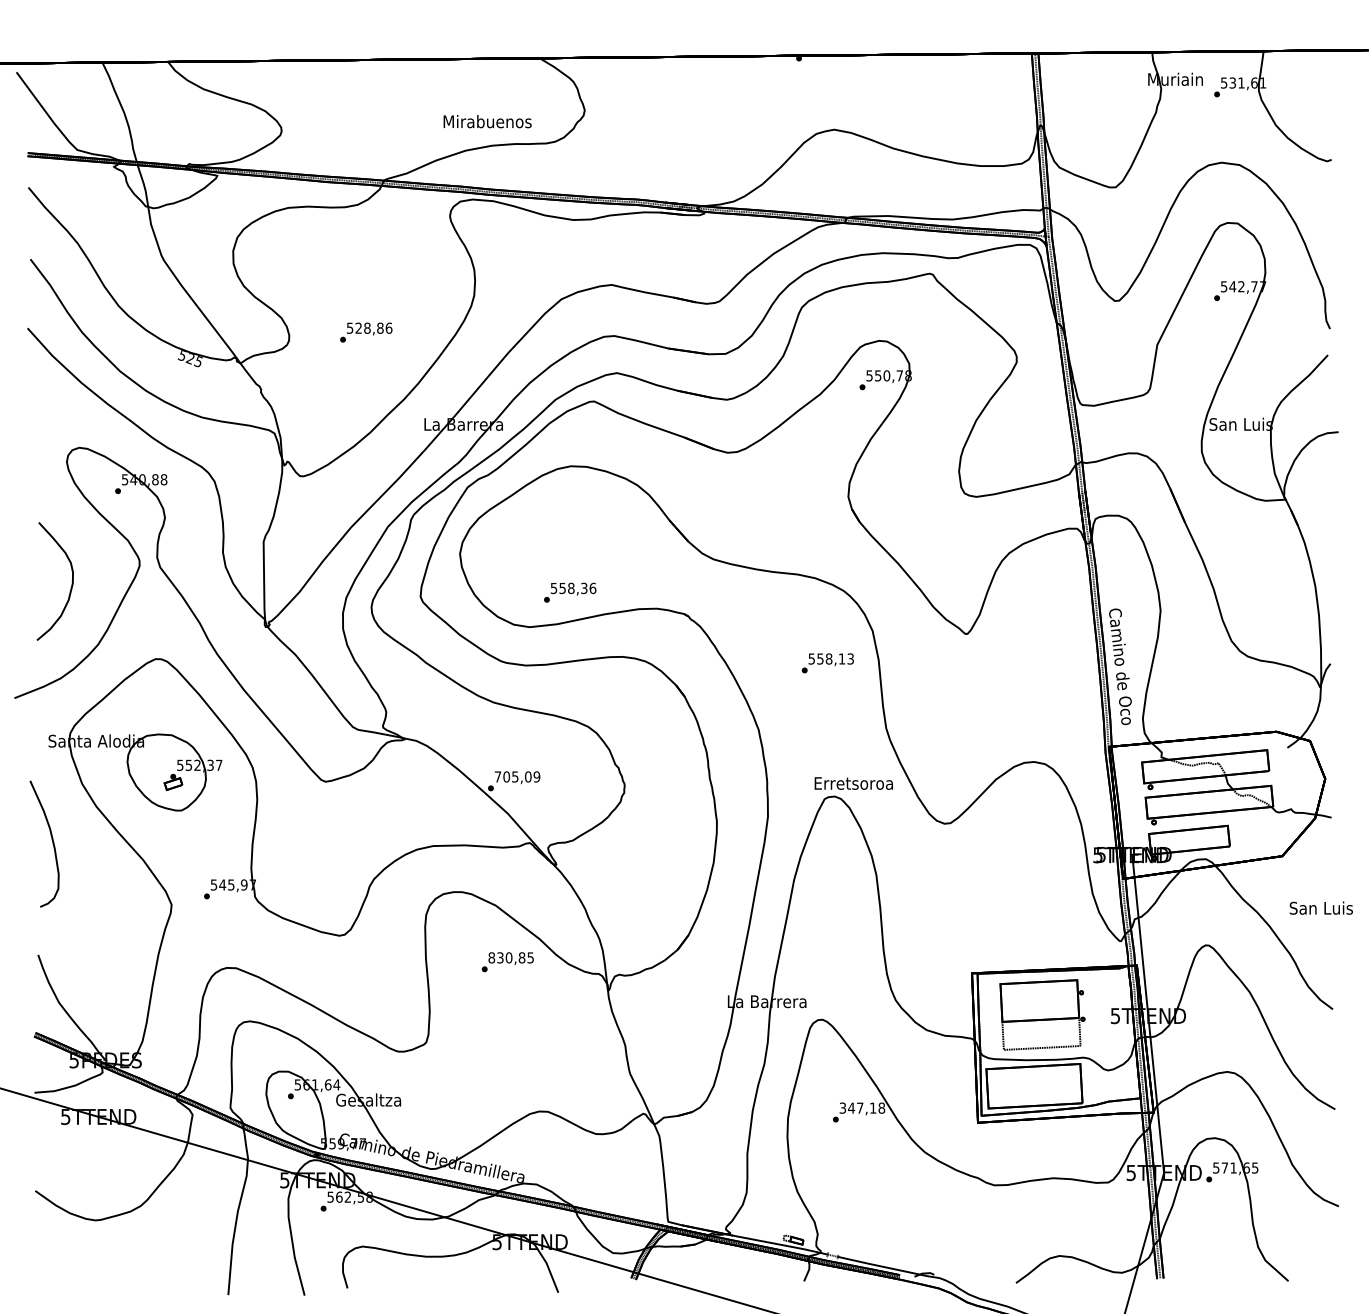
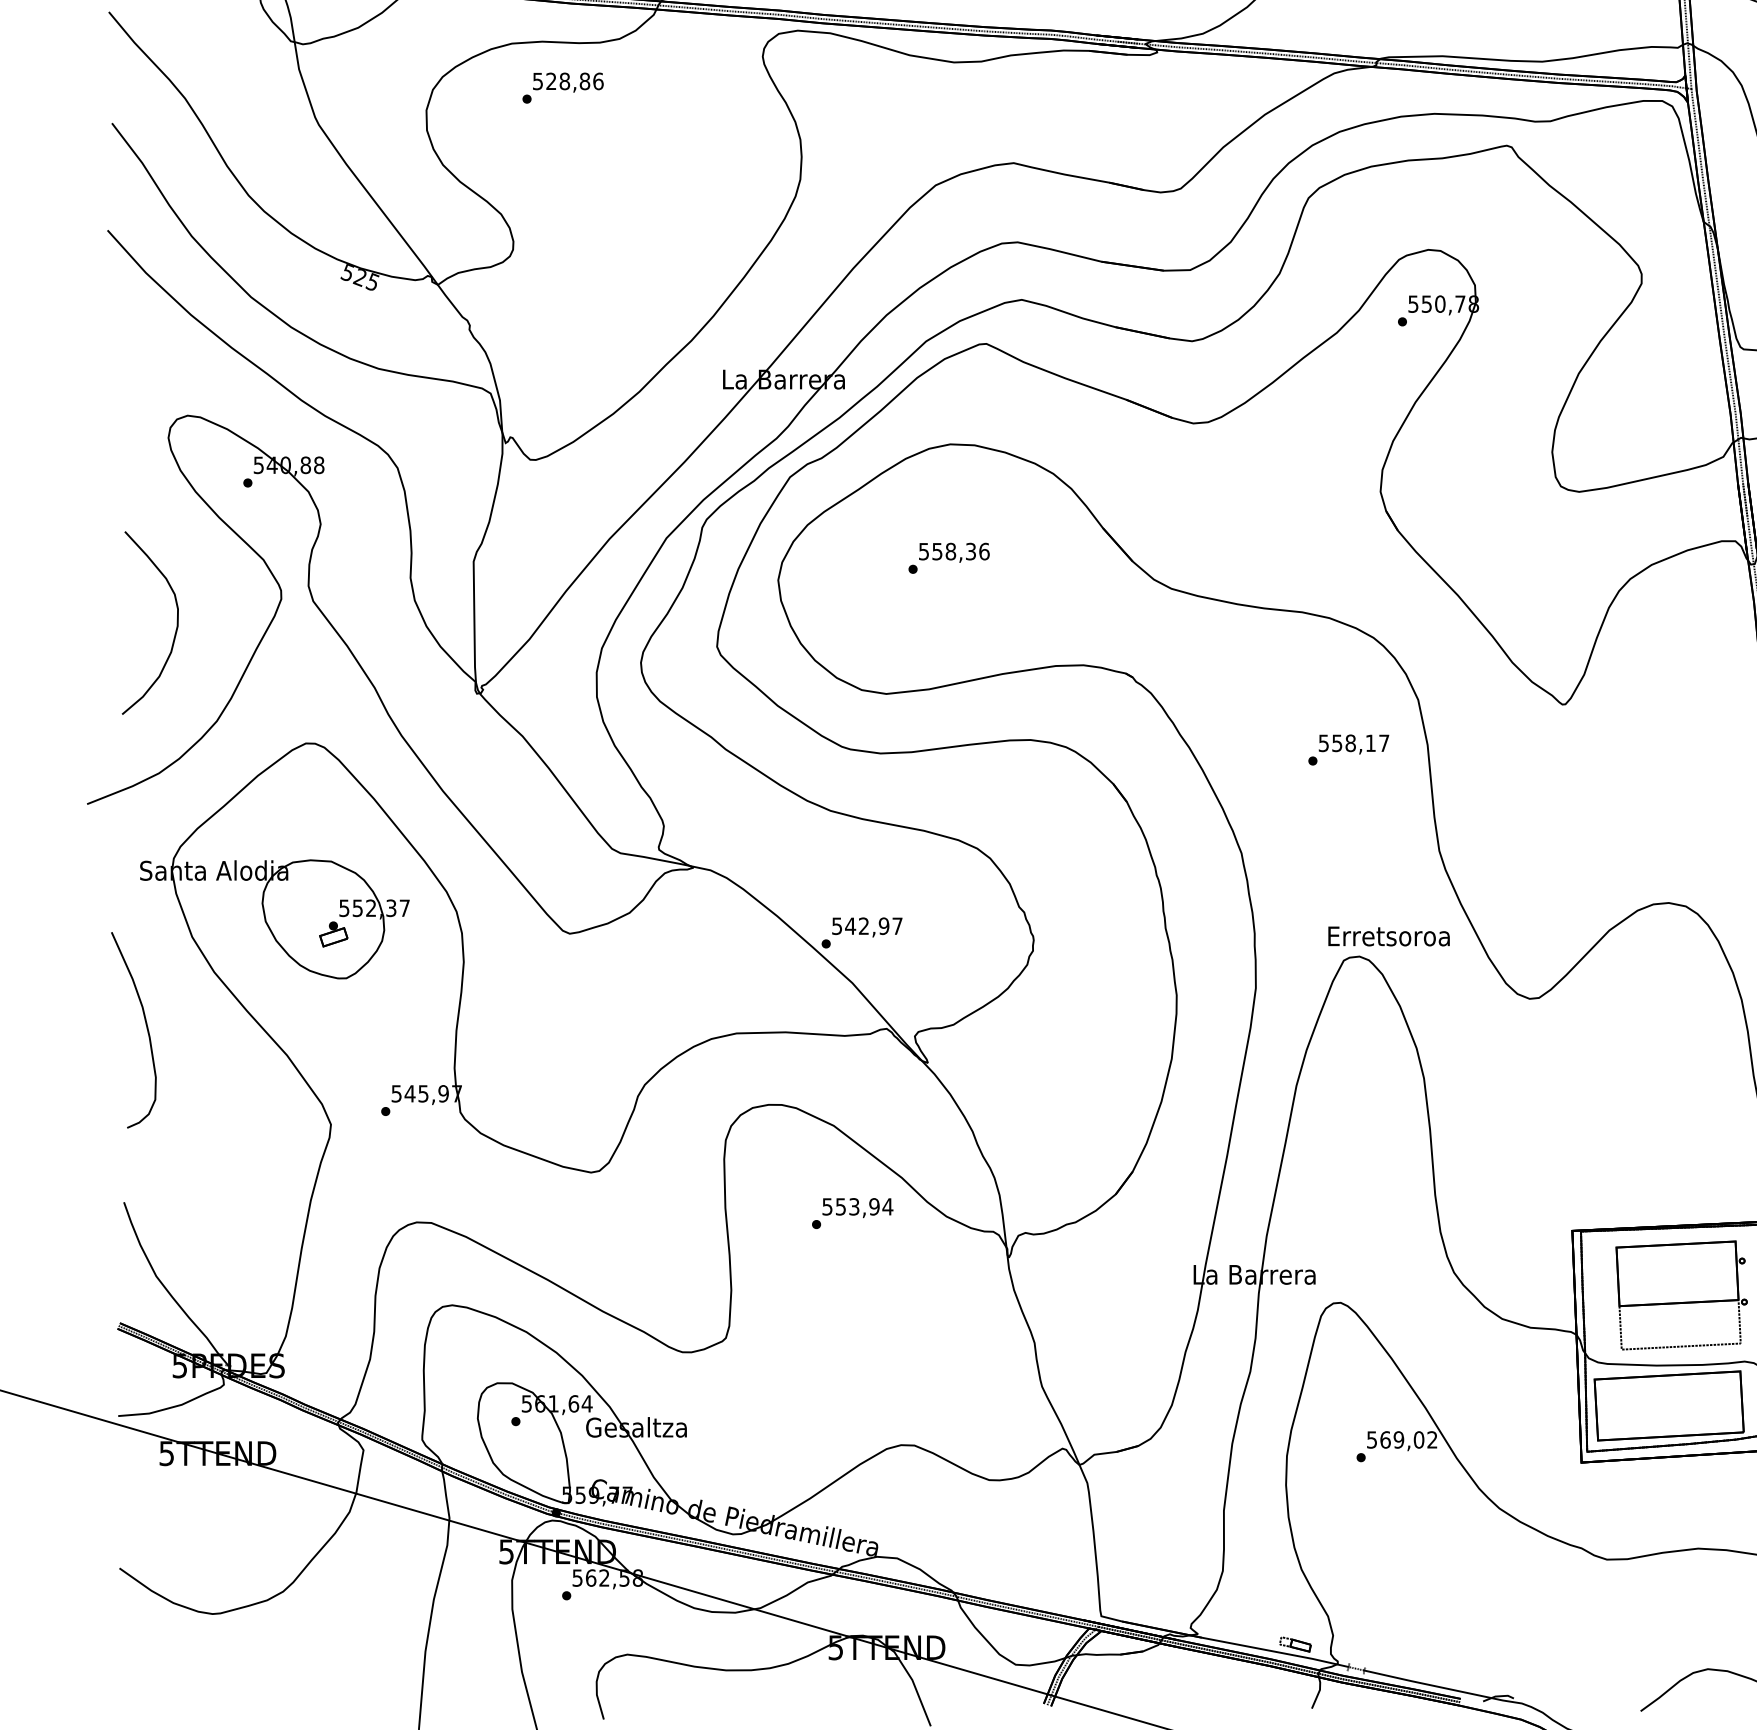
text: (366, 332) -> (563, 87), moved
text: (570, 592) -> (949, 557), moved
text: (850, 658) -> (1383, 742), 558,13 -> 558,17
text: (517, 776) -> (867, 925), 705,09 -> 542,97
text: (511, 957) -> (858, 1206), 830,85 -> 553,94
text: (862, 1107) -> (1402, 1438), 347,18 -> 569,02

